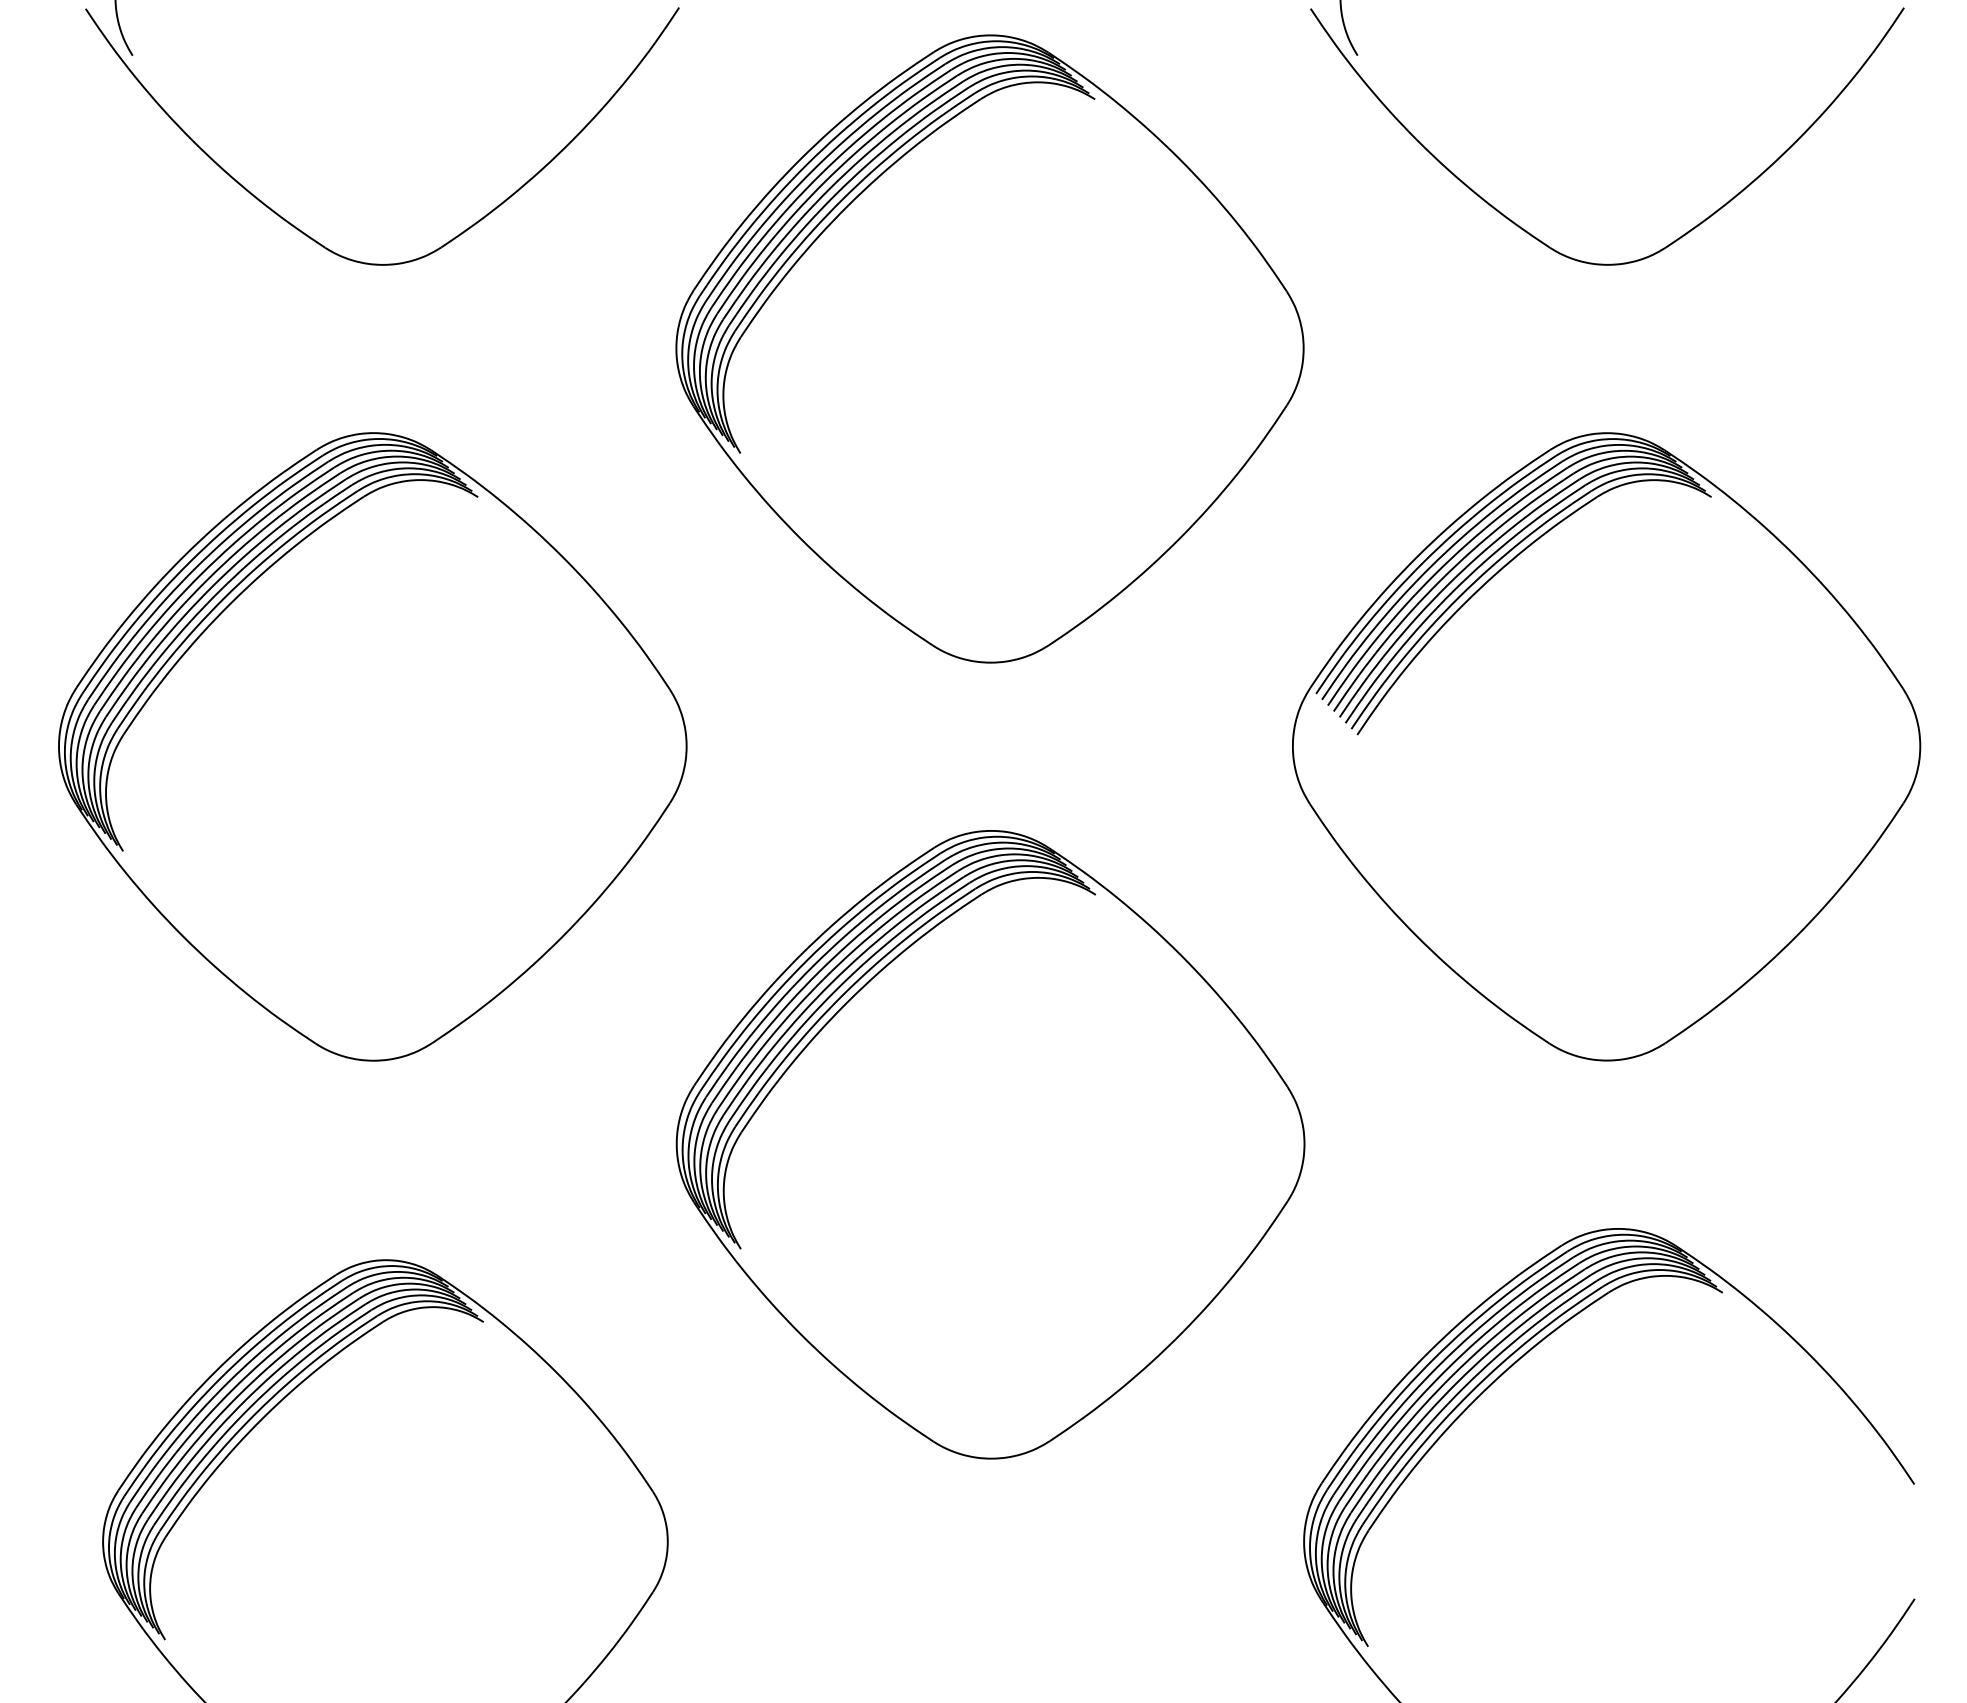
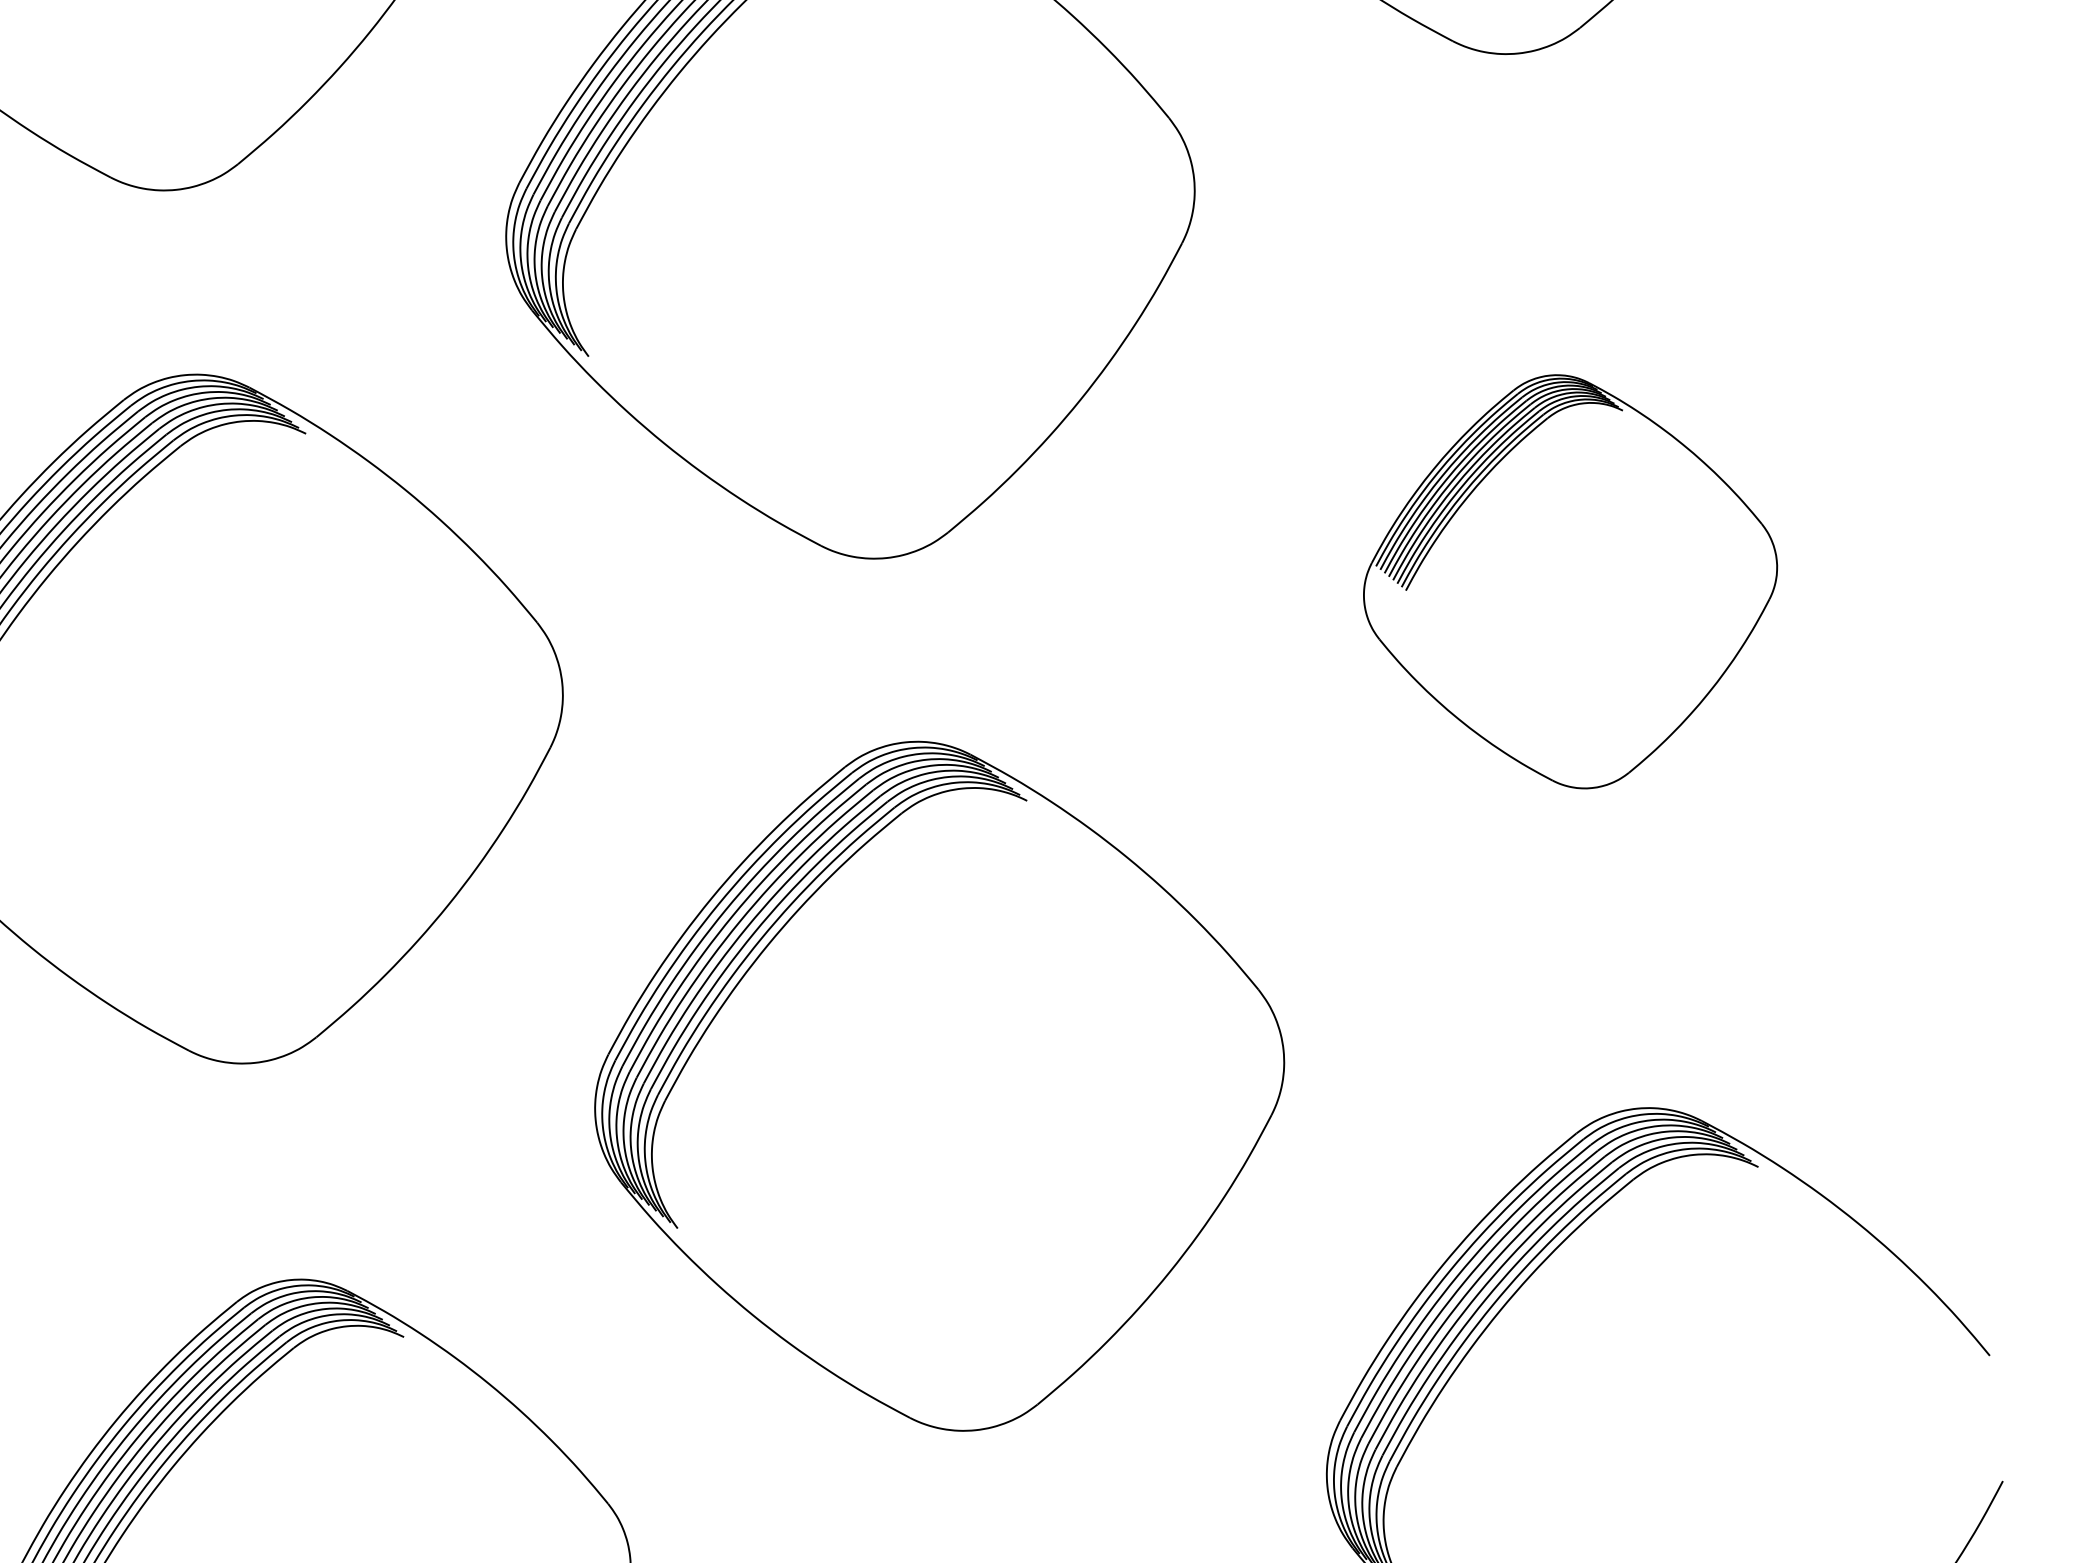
part: (1606, 746) -> (1570, 581), size x0.6

